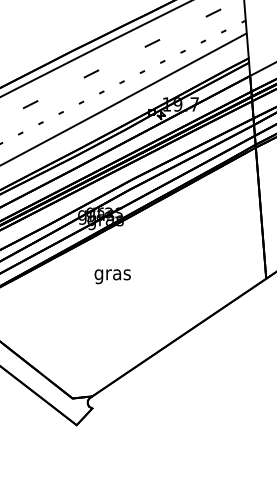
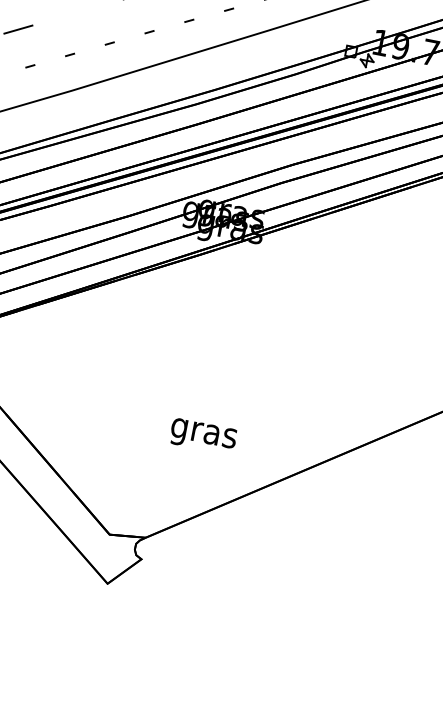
text: (112, 276) -> (202, 436), moved

